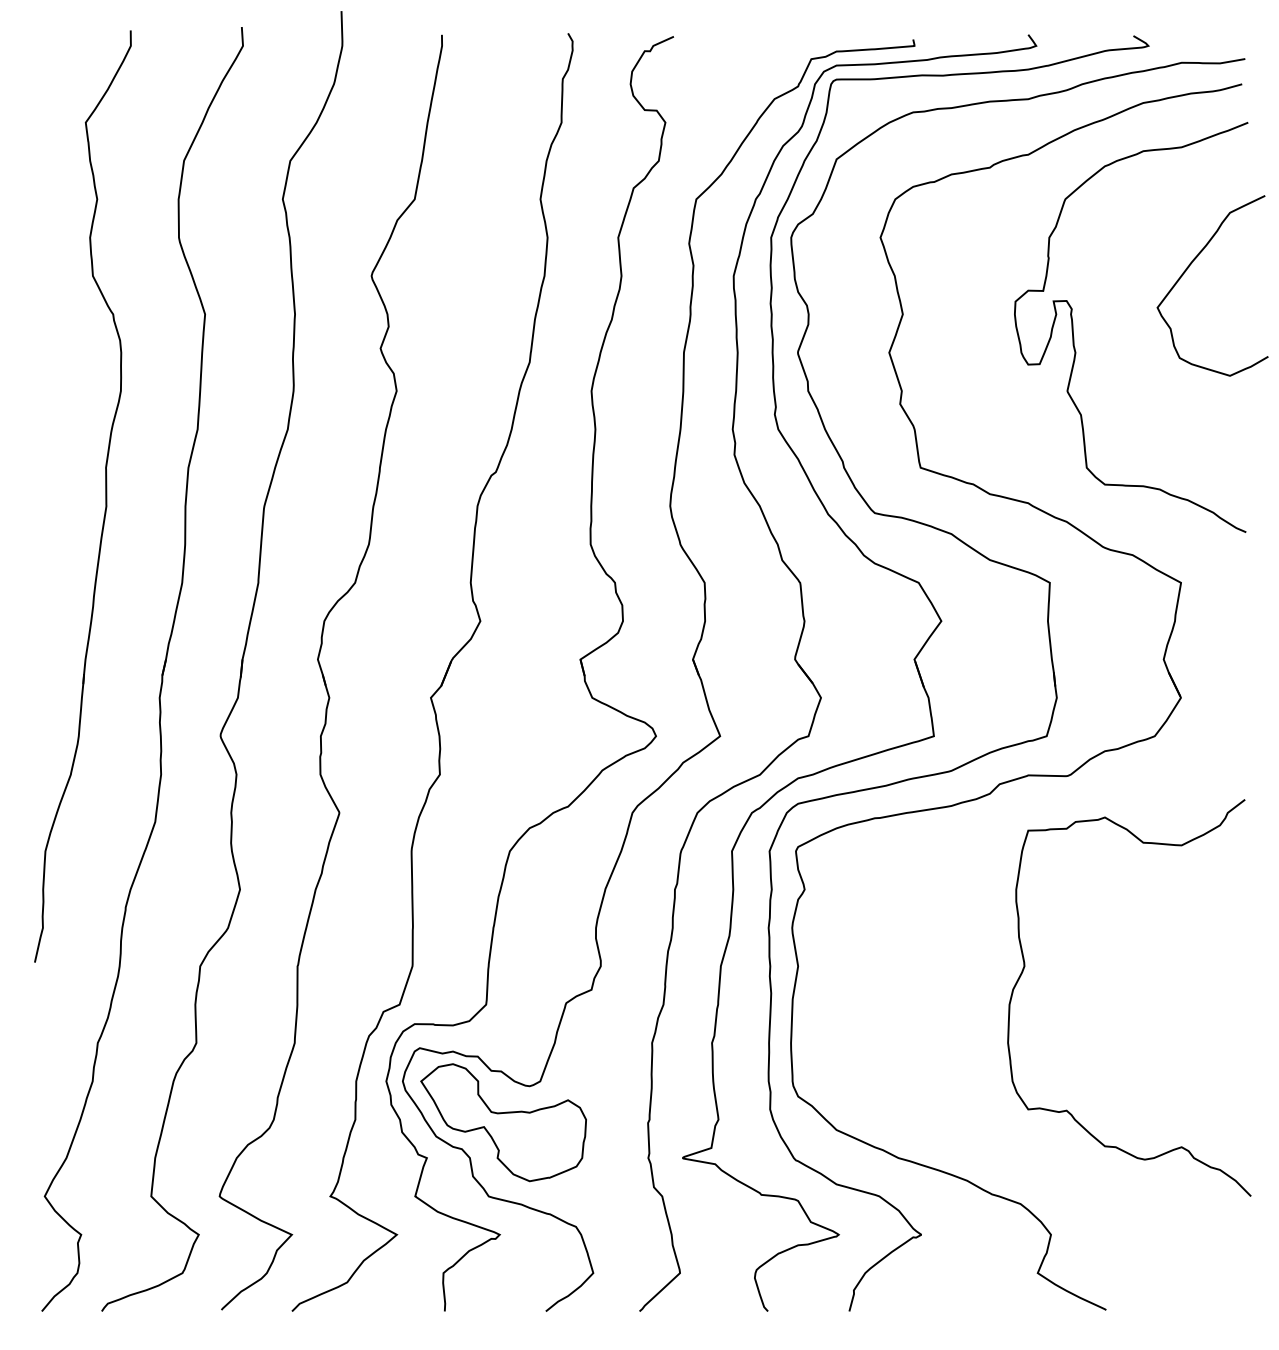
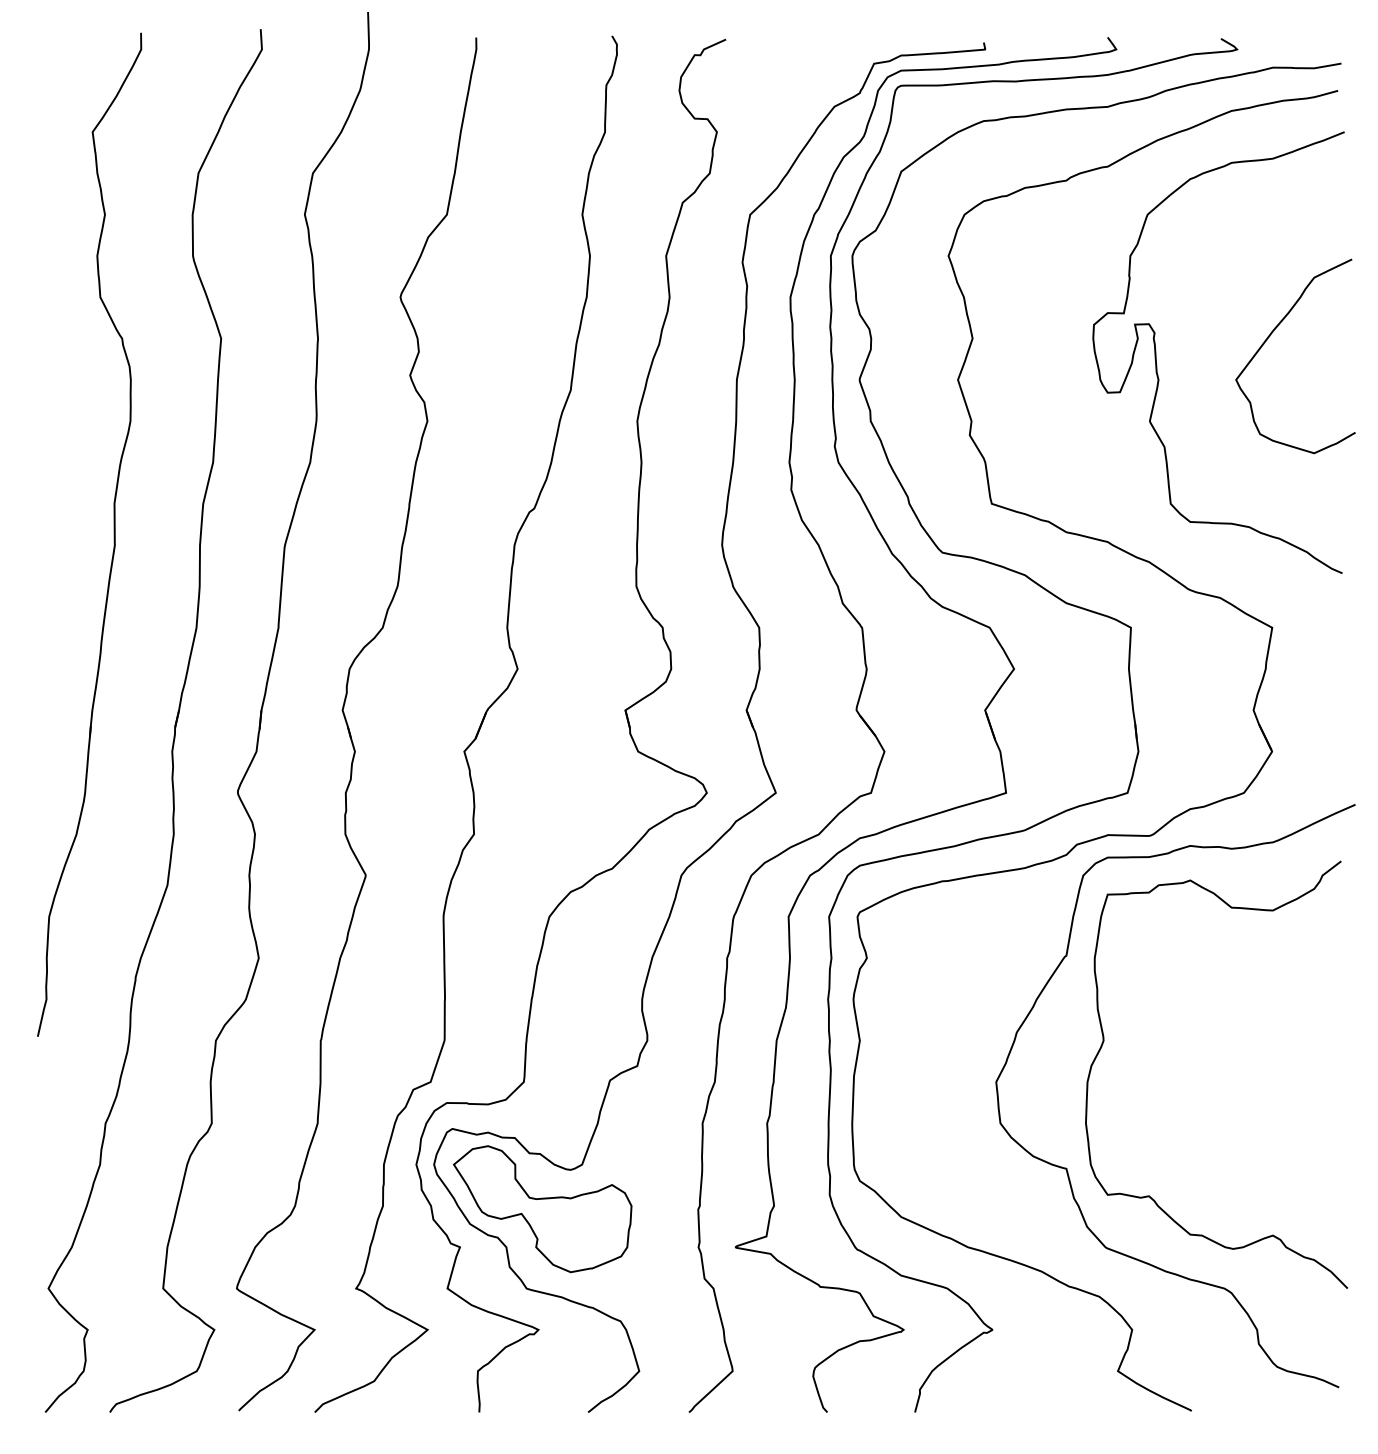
curve: (1189, 267) -> (1270, 336), moved
curve: (990, 1084) -> (1067, 1168), added

